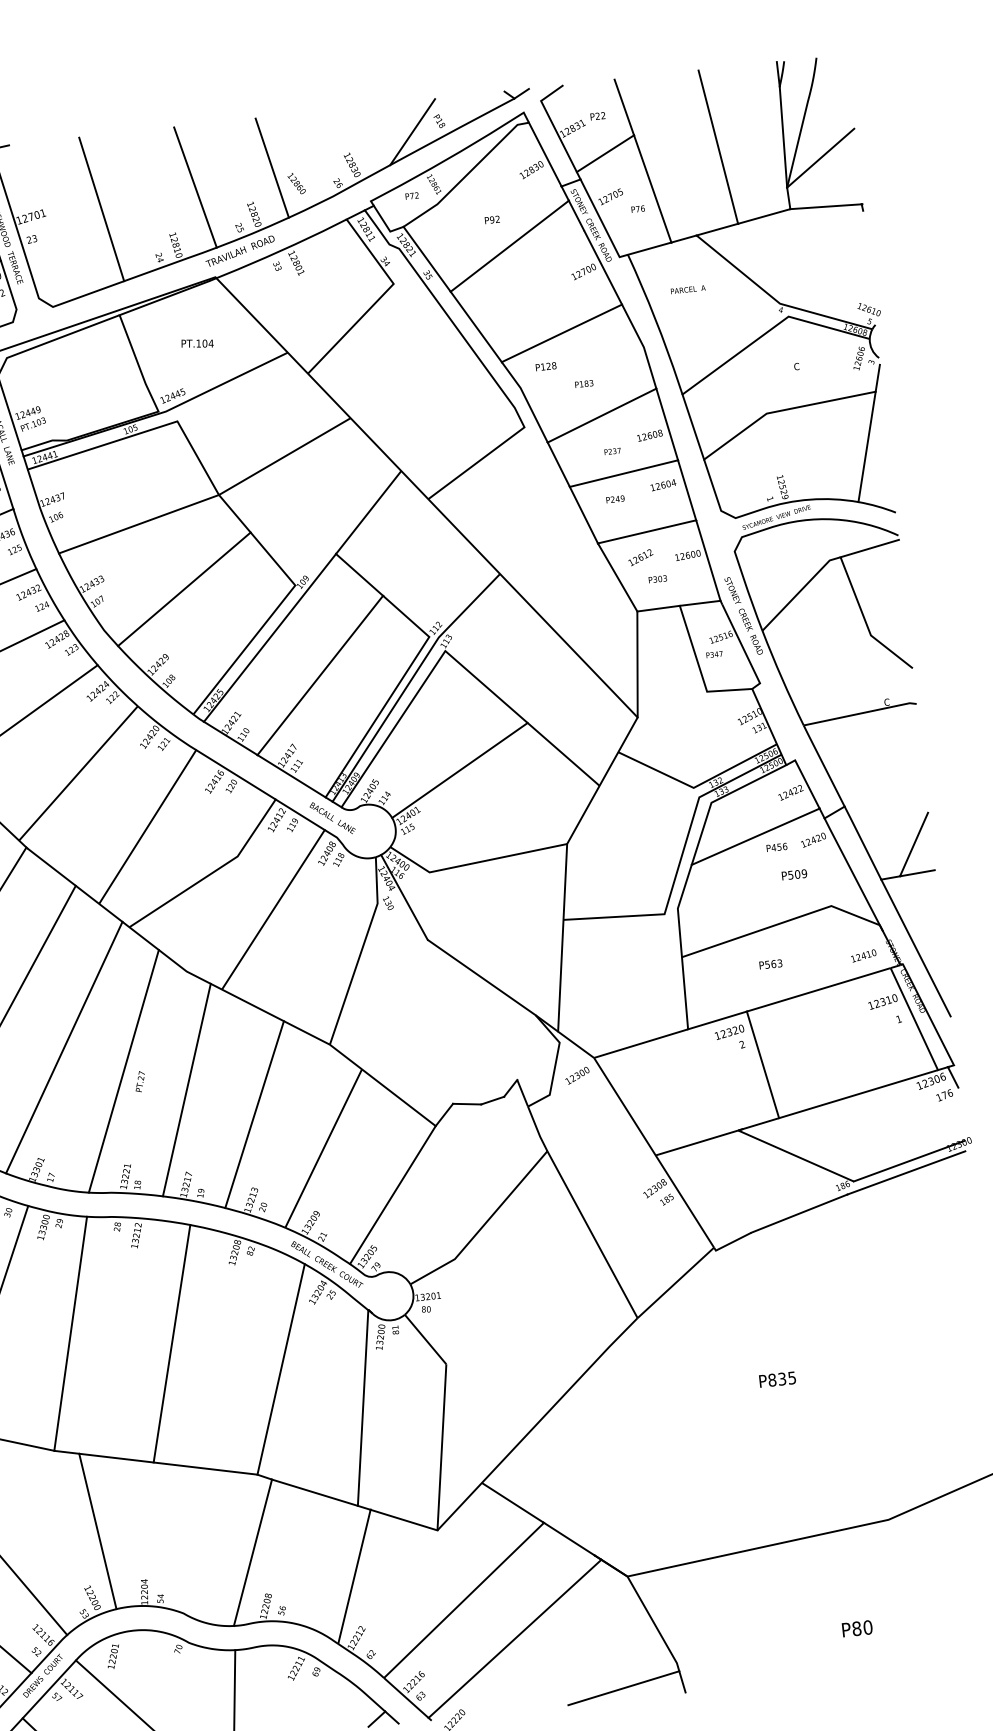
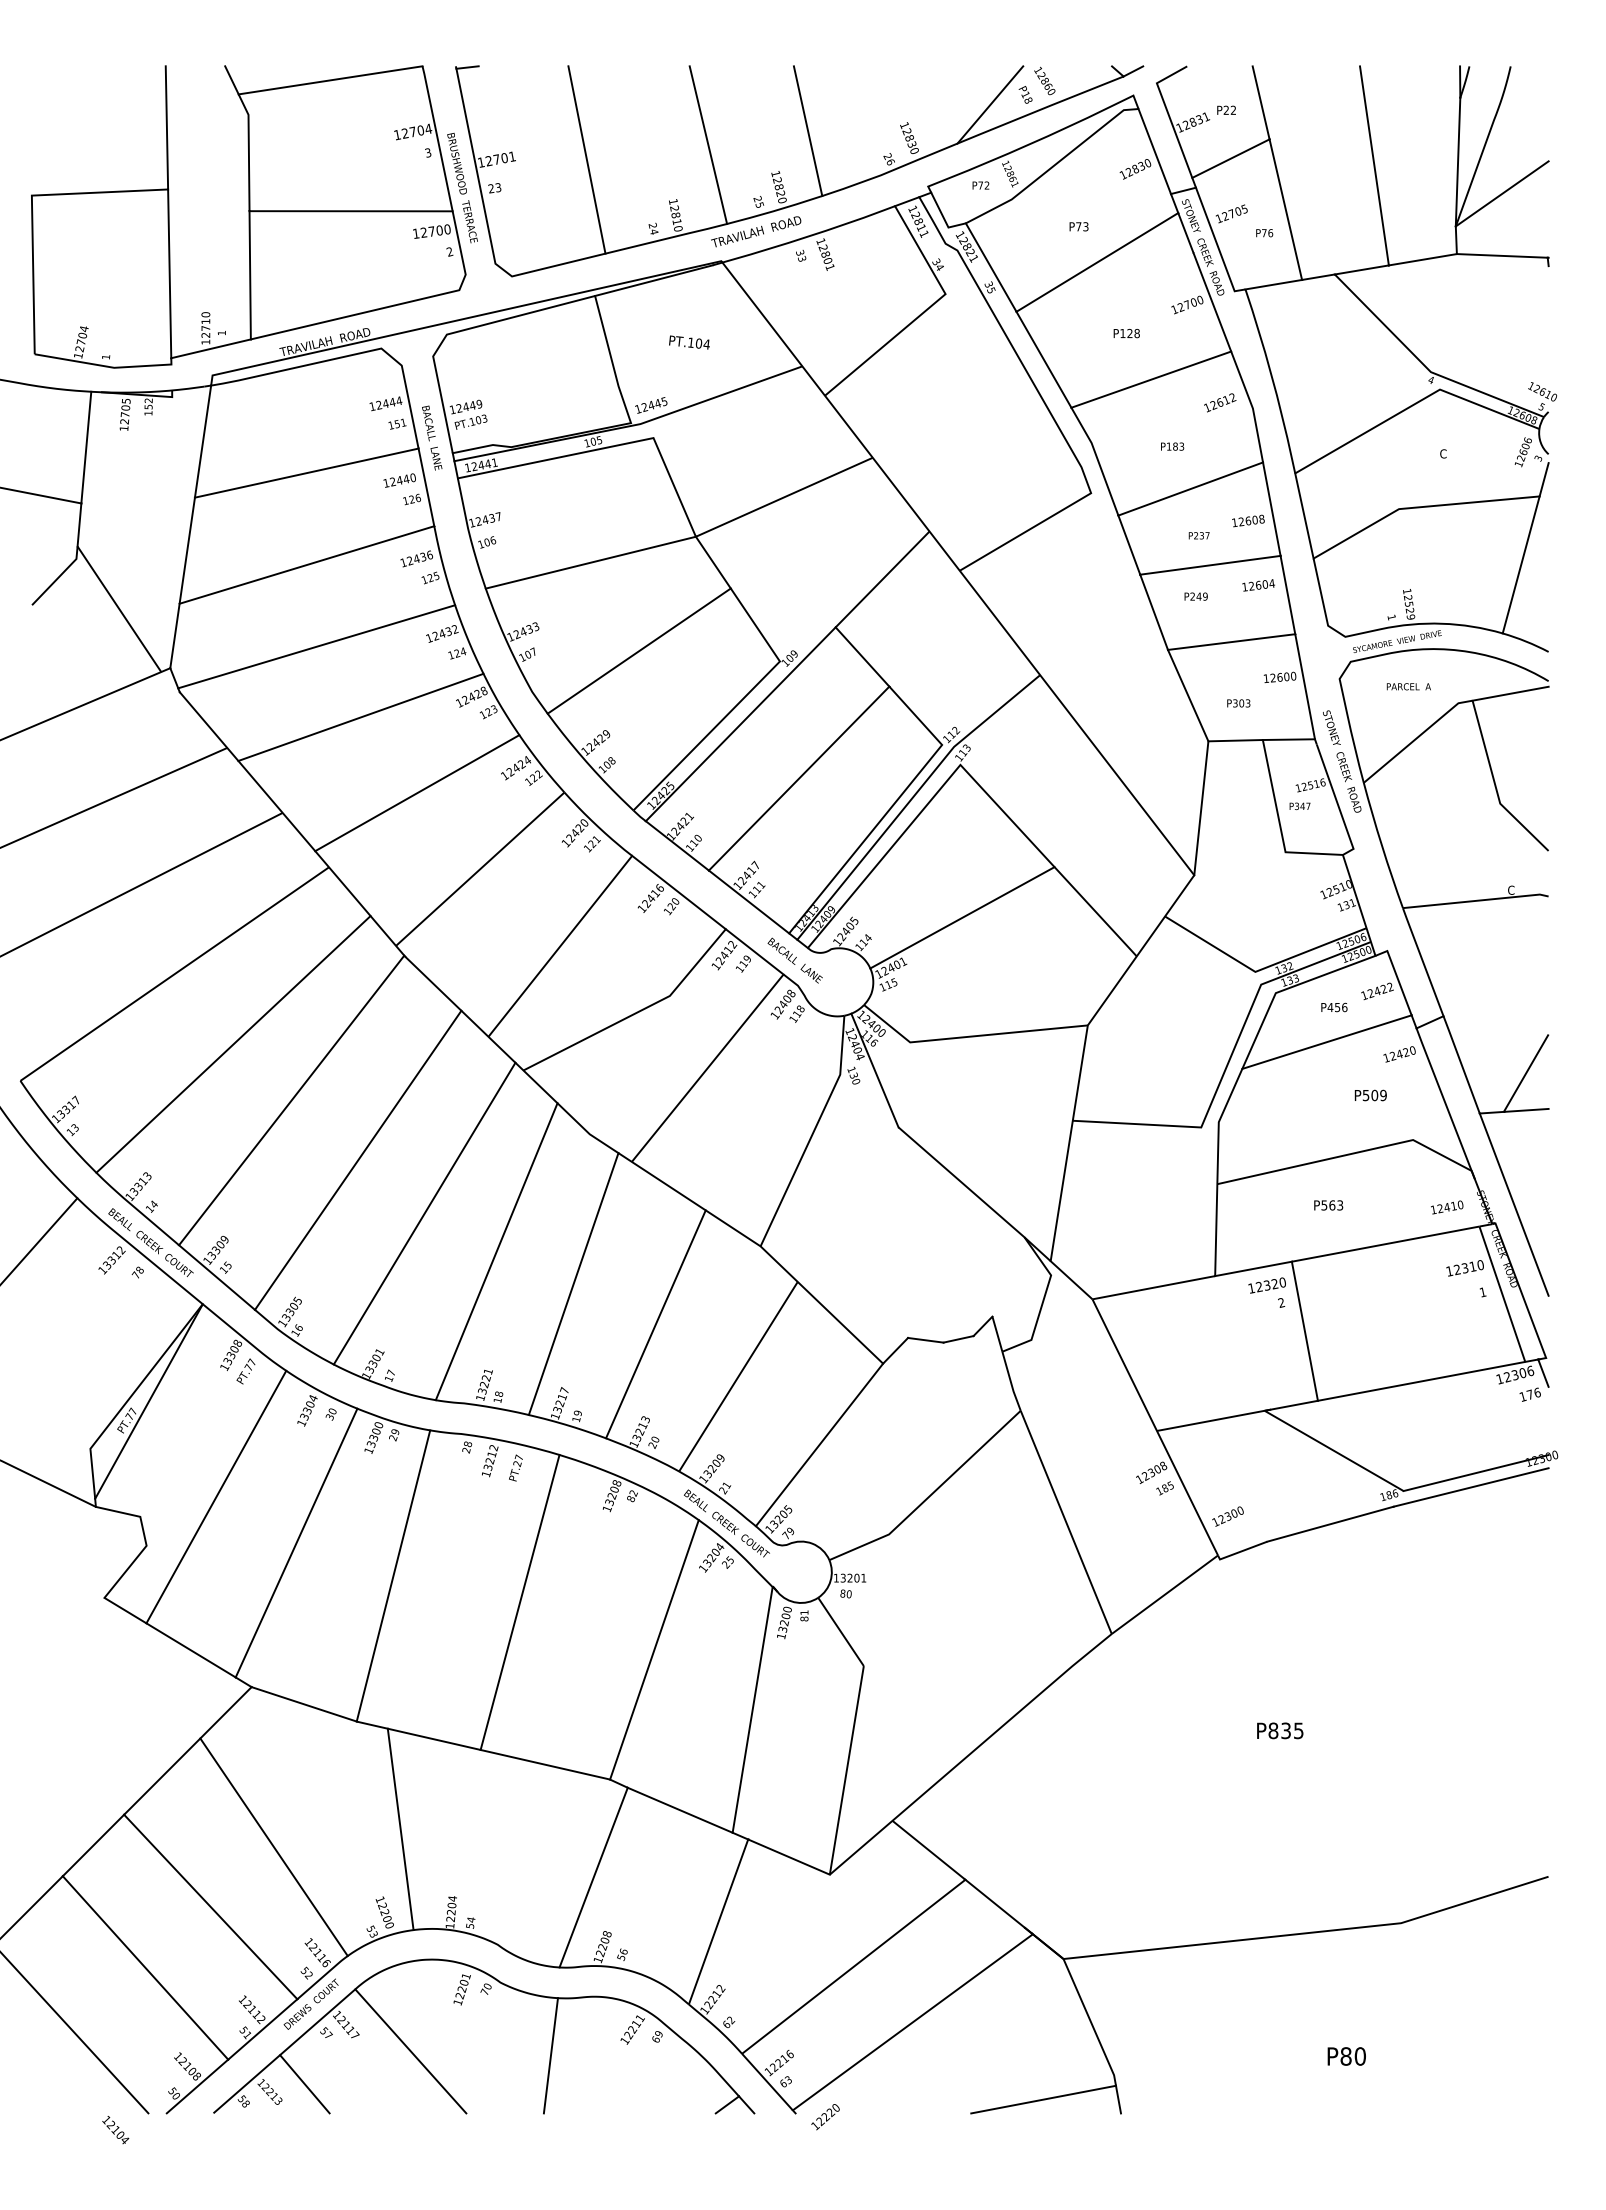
text: (296, 183) -> (1044, 80), moved
text: (495, 219) -> (1082, 226), P92 -> P73
text: (687, 289) -> (1408, 686), moved
text: (545, 366) -> (1126, 333), moved
text: (641, 557) -> (1220, 402), moved
text: (777, 847) -> (1334, 1007), moved
text: (577, 1075) -> (1227, 1516), moved
text: (139, 1081) -> (515, 1467), moved
text: (112, 1656) -> (461, 1989), moved

